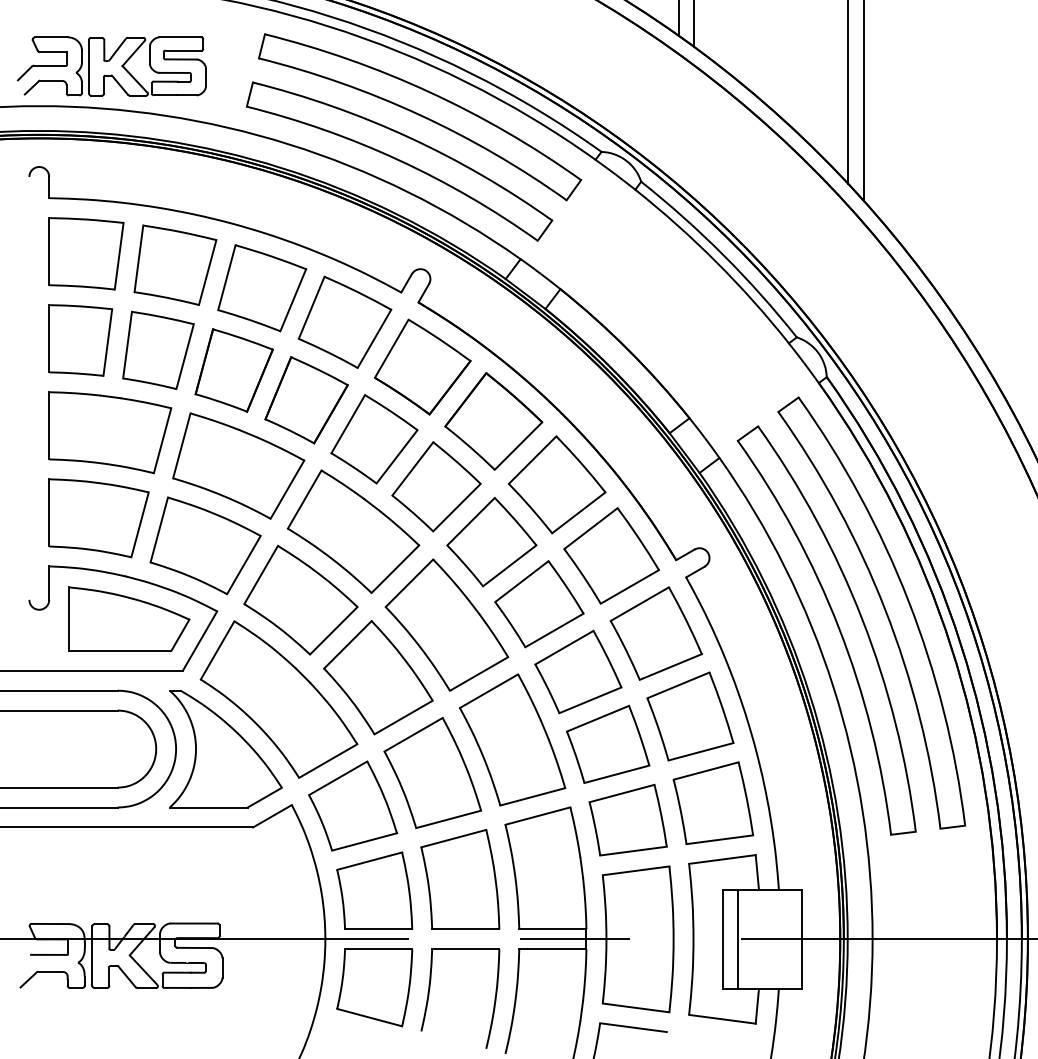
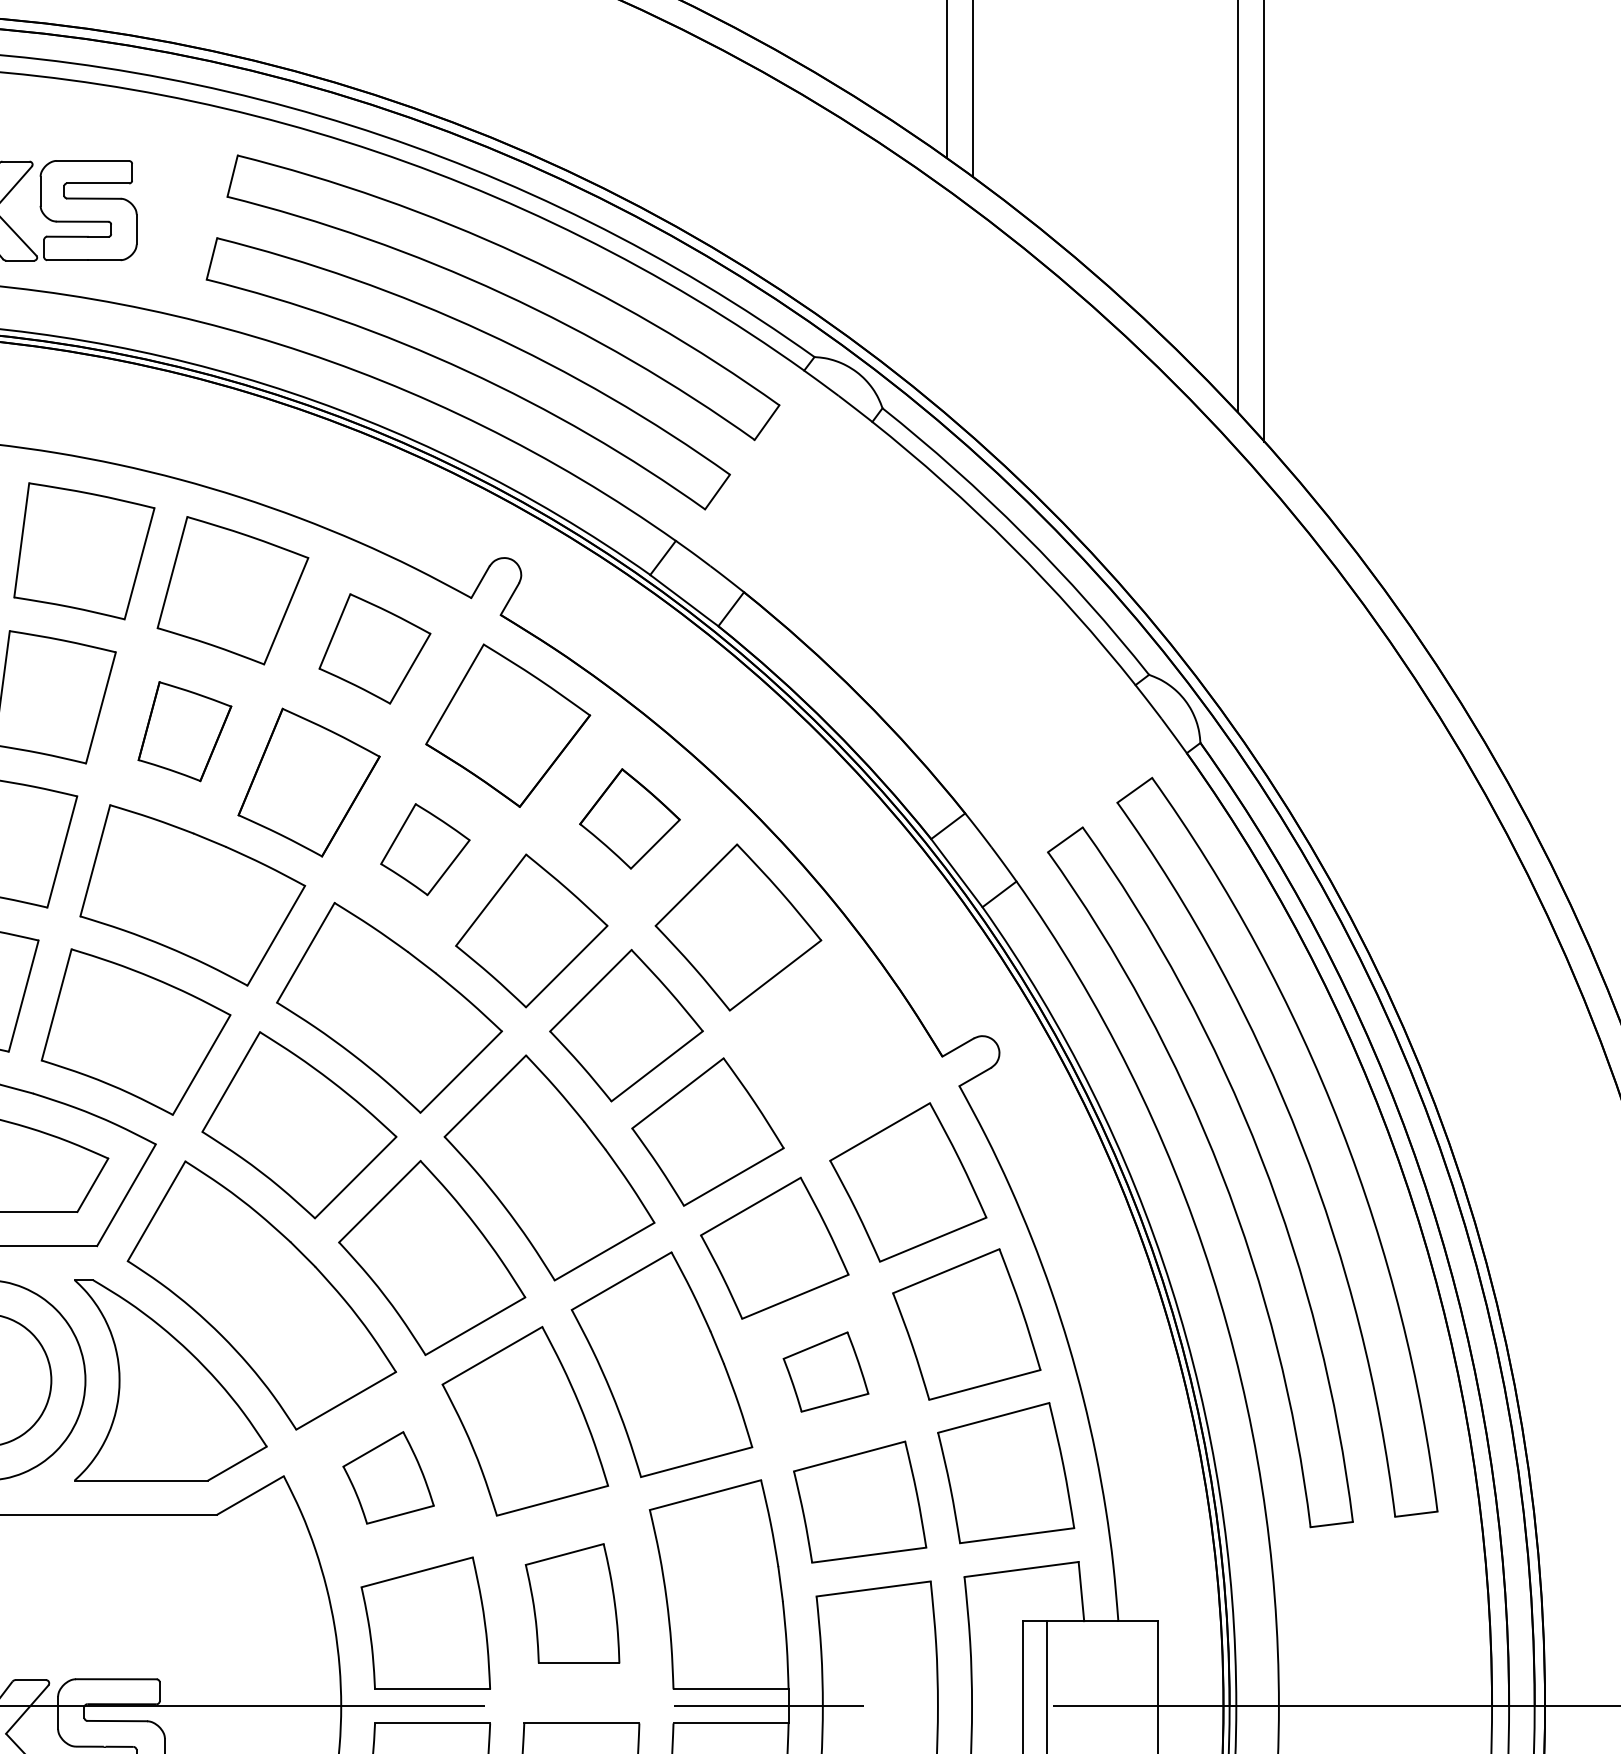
part: (344, 321) -> (374, 647), size x0.7
part: (233, 370) -> (183, 731), size x0.7
part: (493, 421) -> (629, 819), size x0.6
part: (374, 439) -> (425, 849), size x0.6
part: (611, 555) -> (831, 1048), removed
part: (608, 743) -> (826, 1370), size x0.6
part: (352, 805) -> (387, 1476), size x0.6
part: (460, 878) -> (572, 1602), size x0.7

